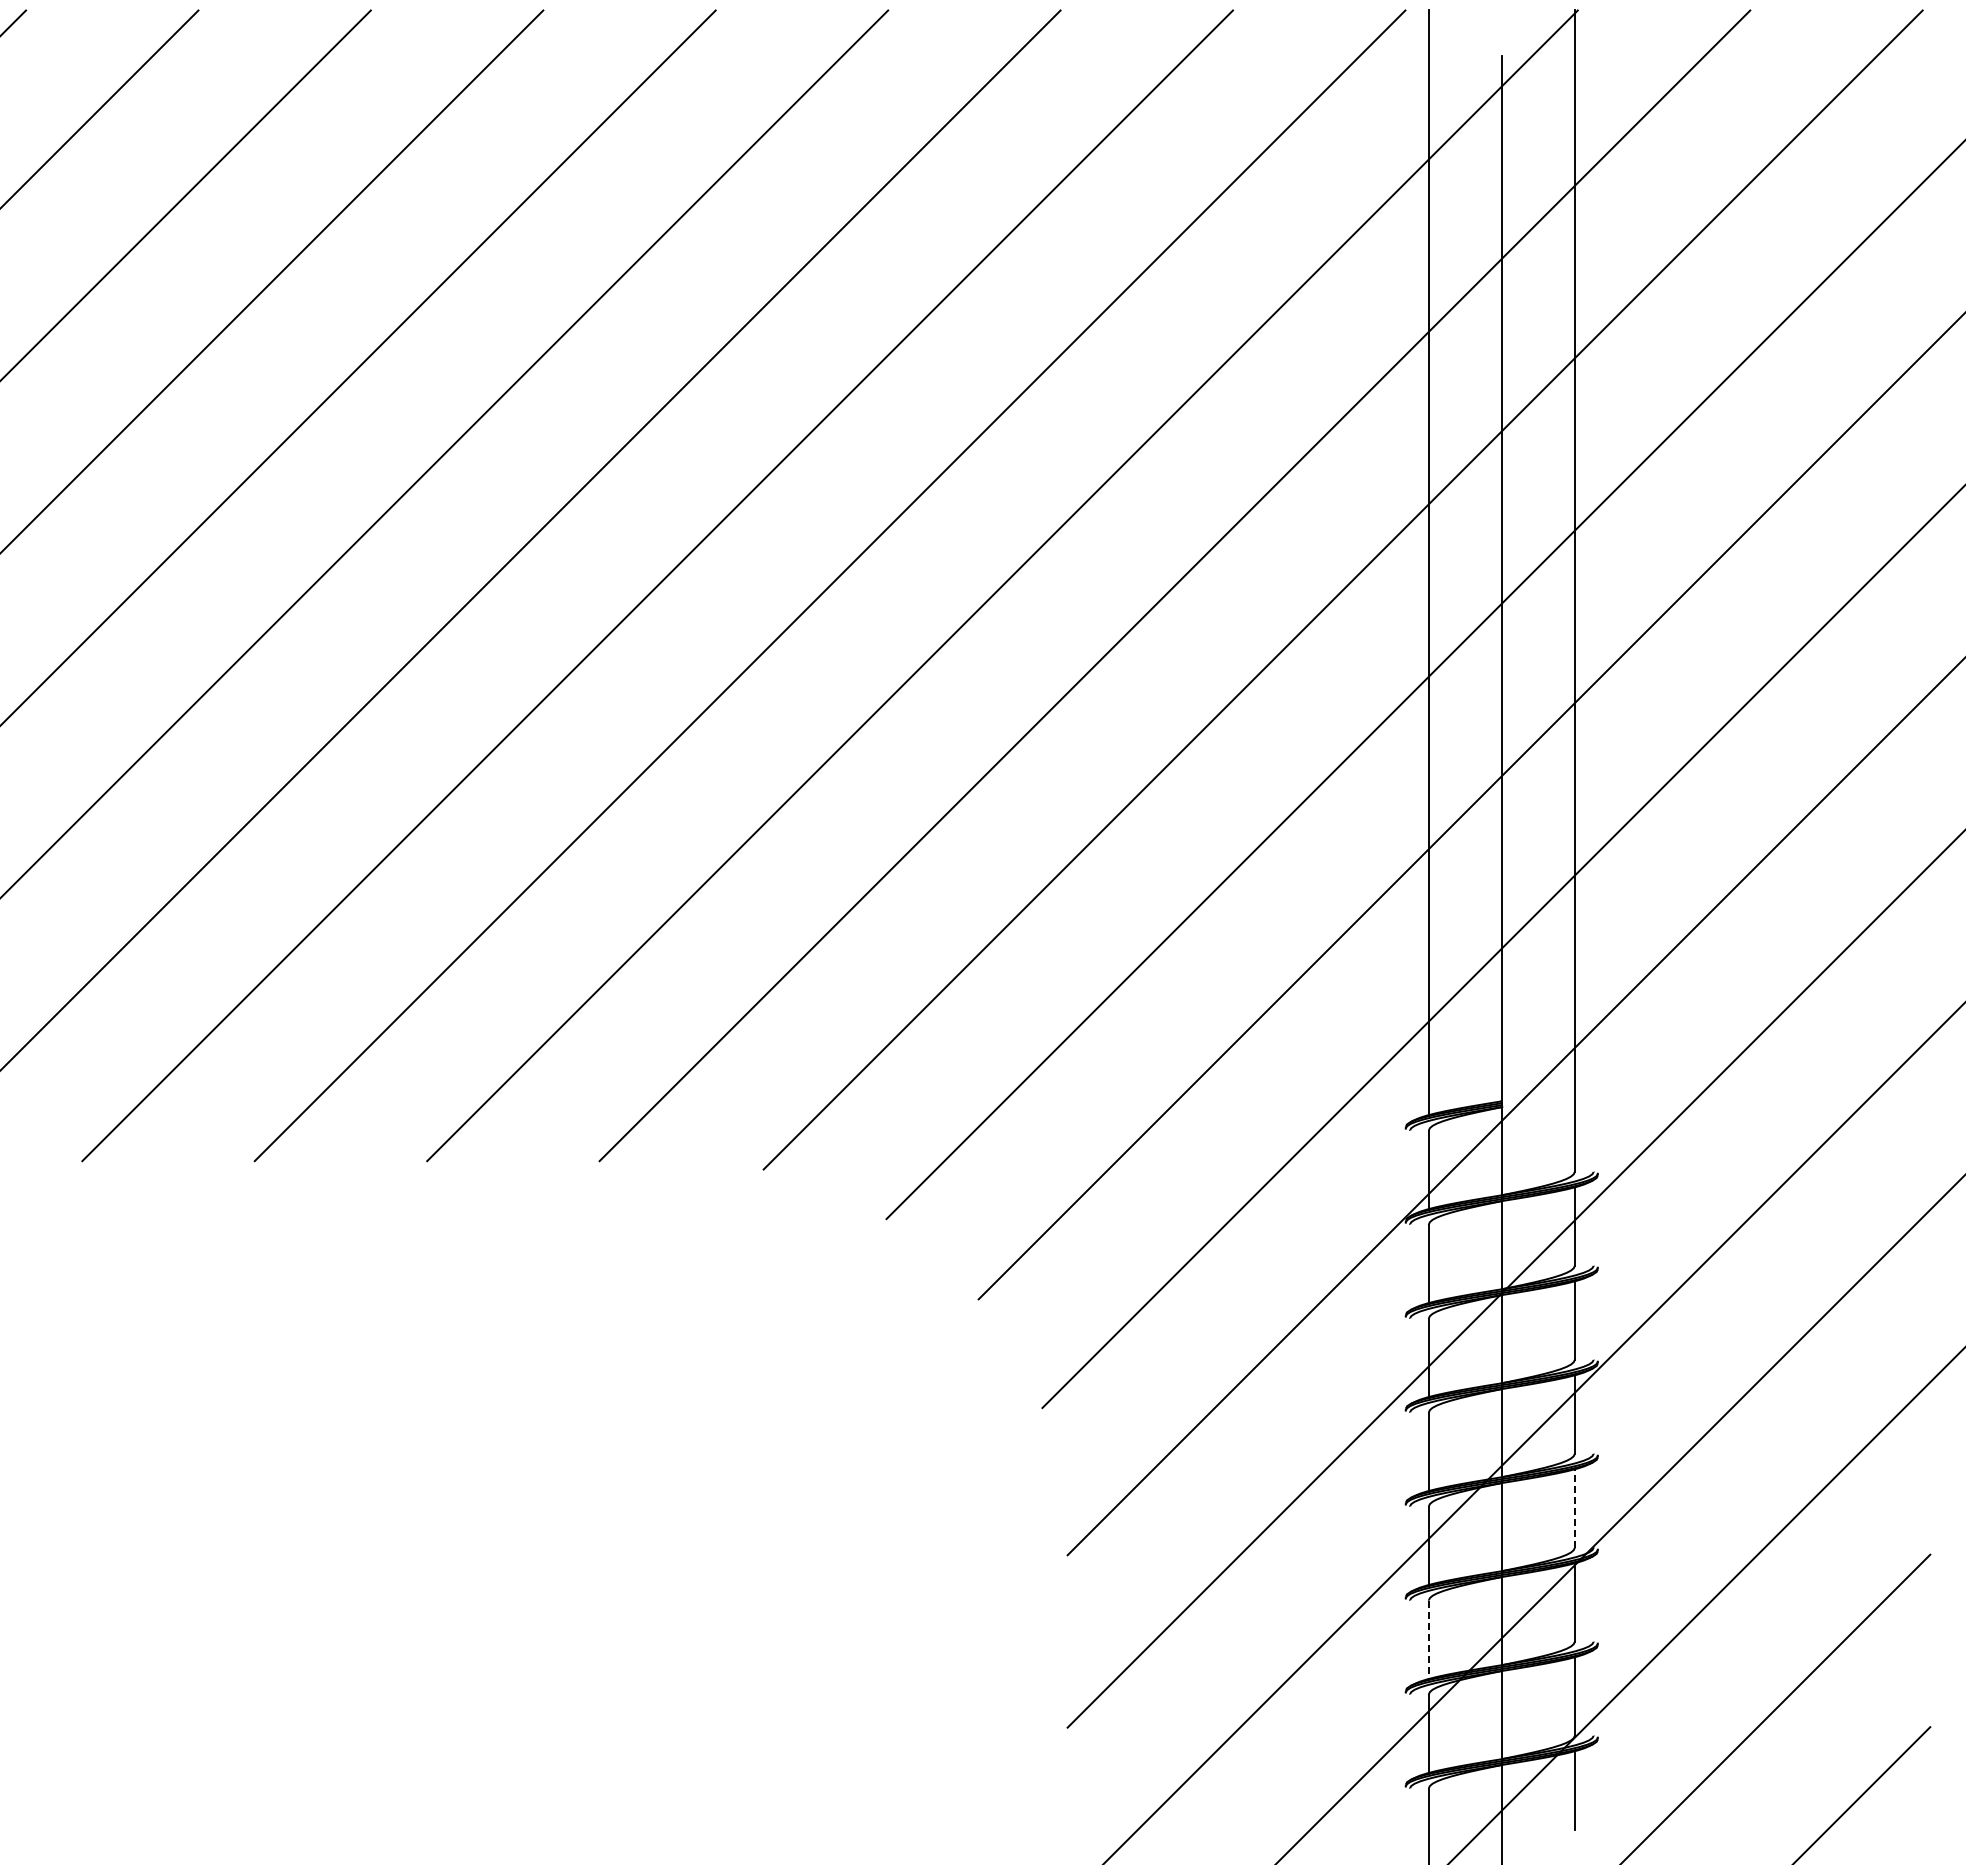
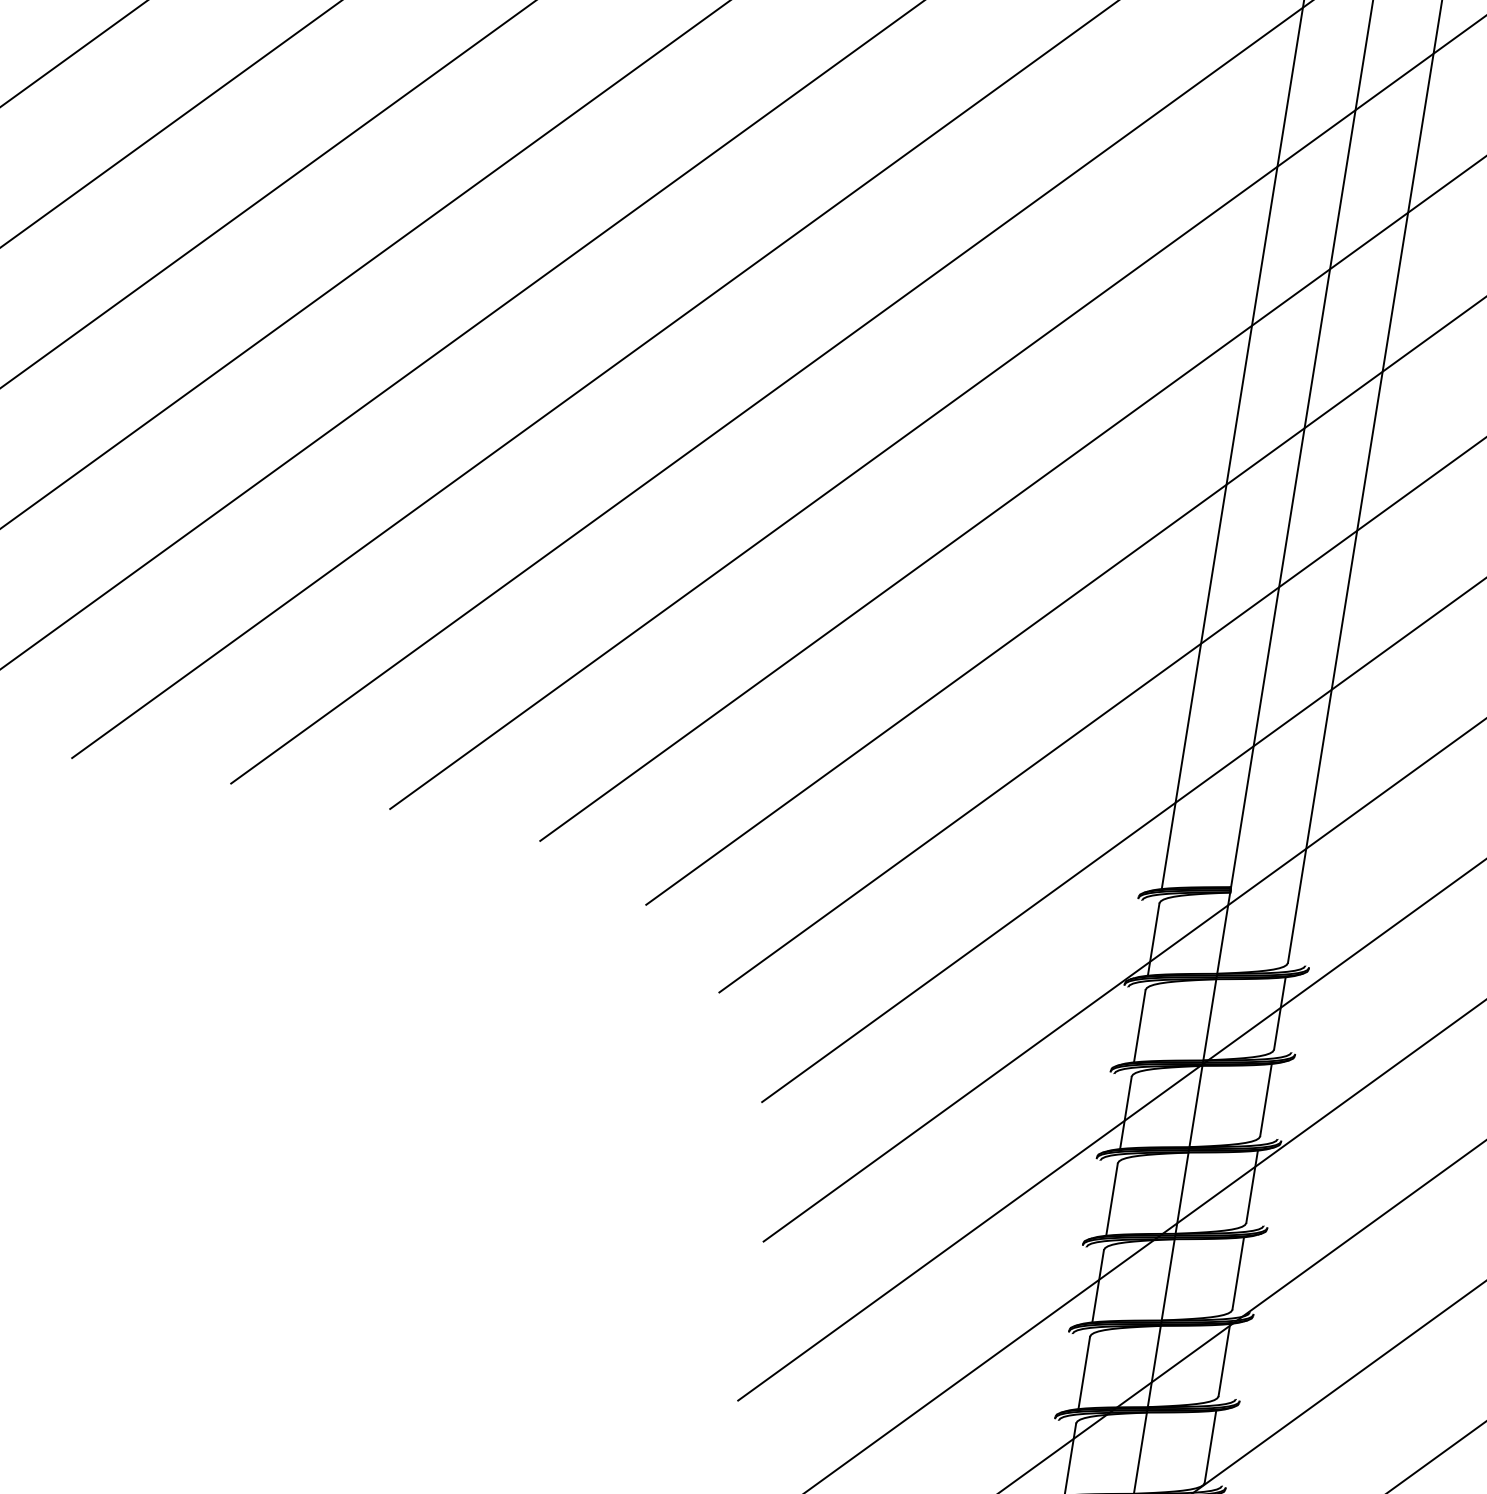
line: (1574, 1508) -> (1237, 1273), dashed -> solid
line: (1428, 1640) -> (1083, 1373), dashed -> solid

